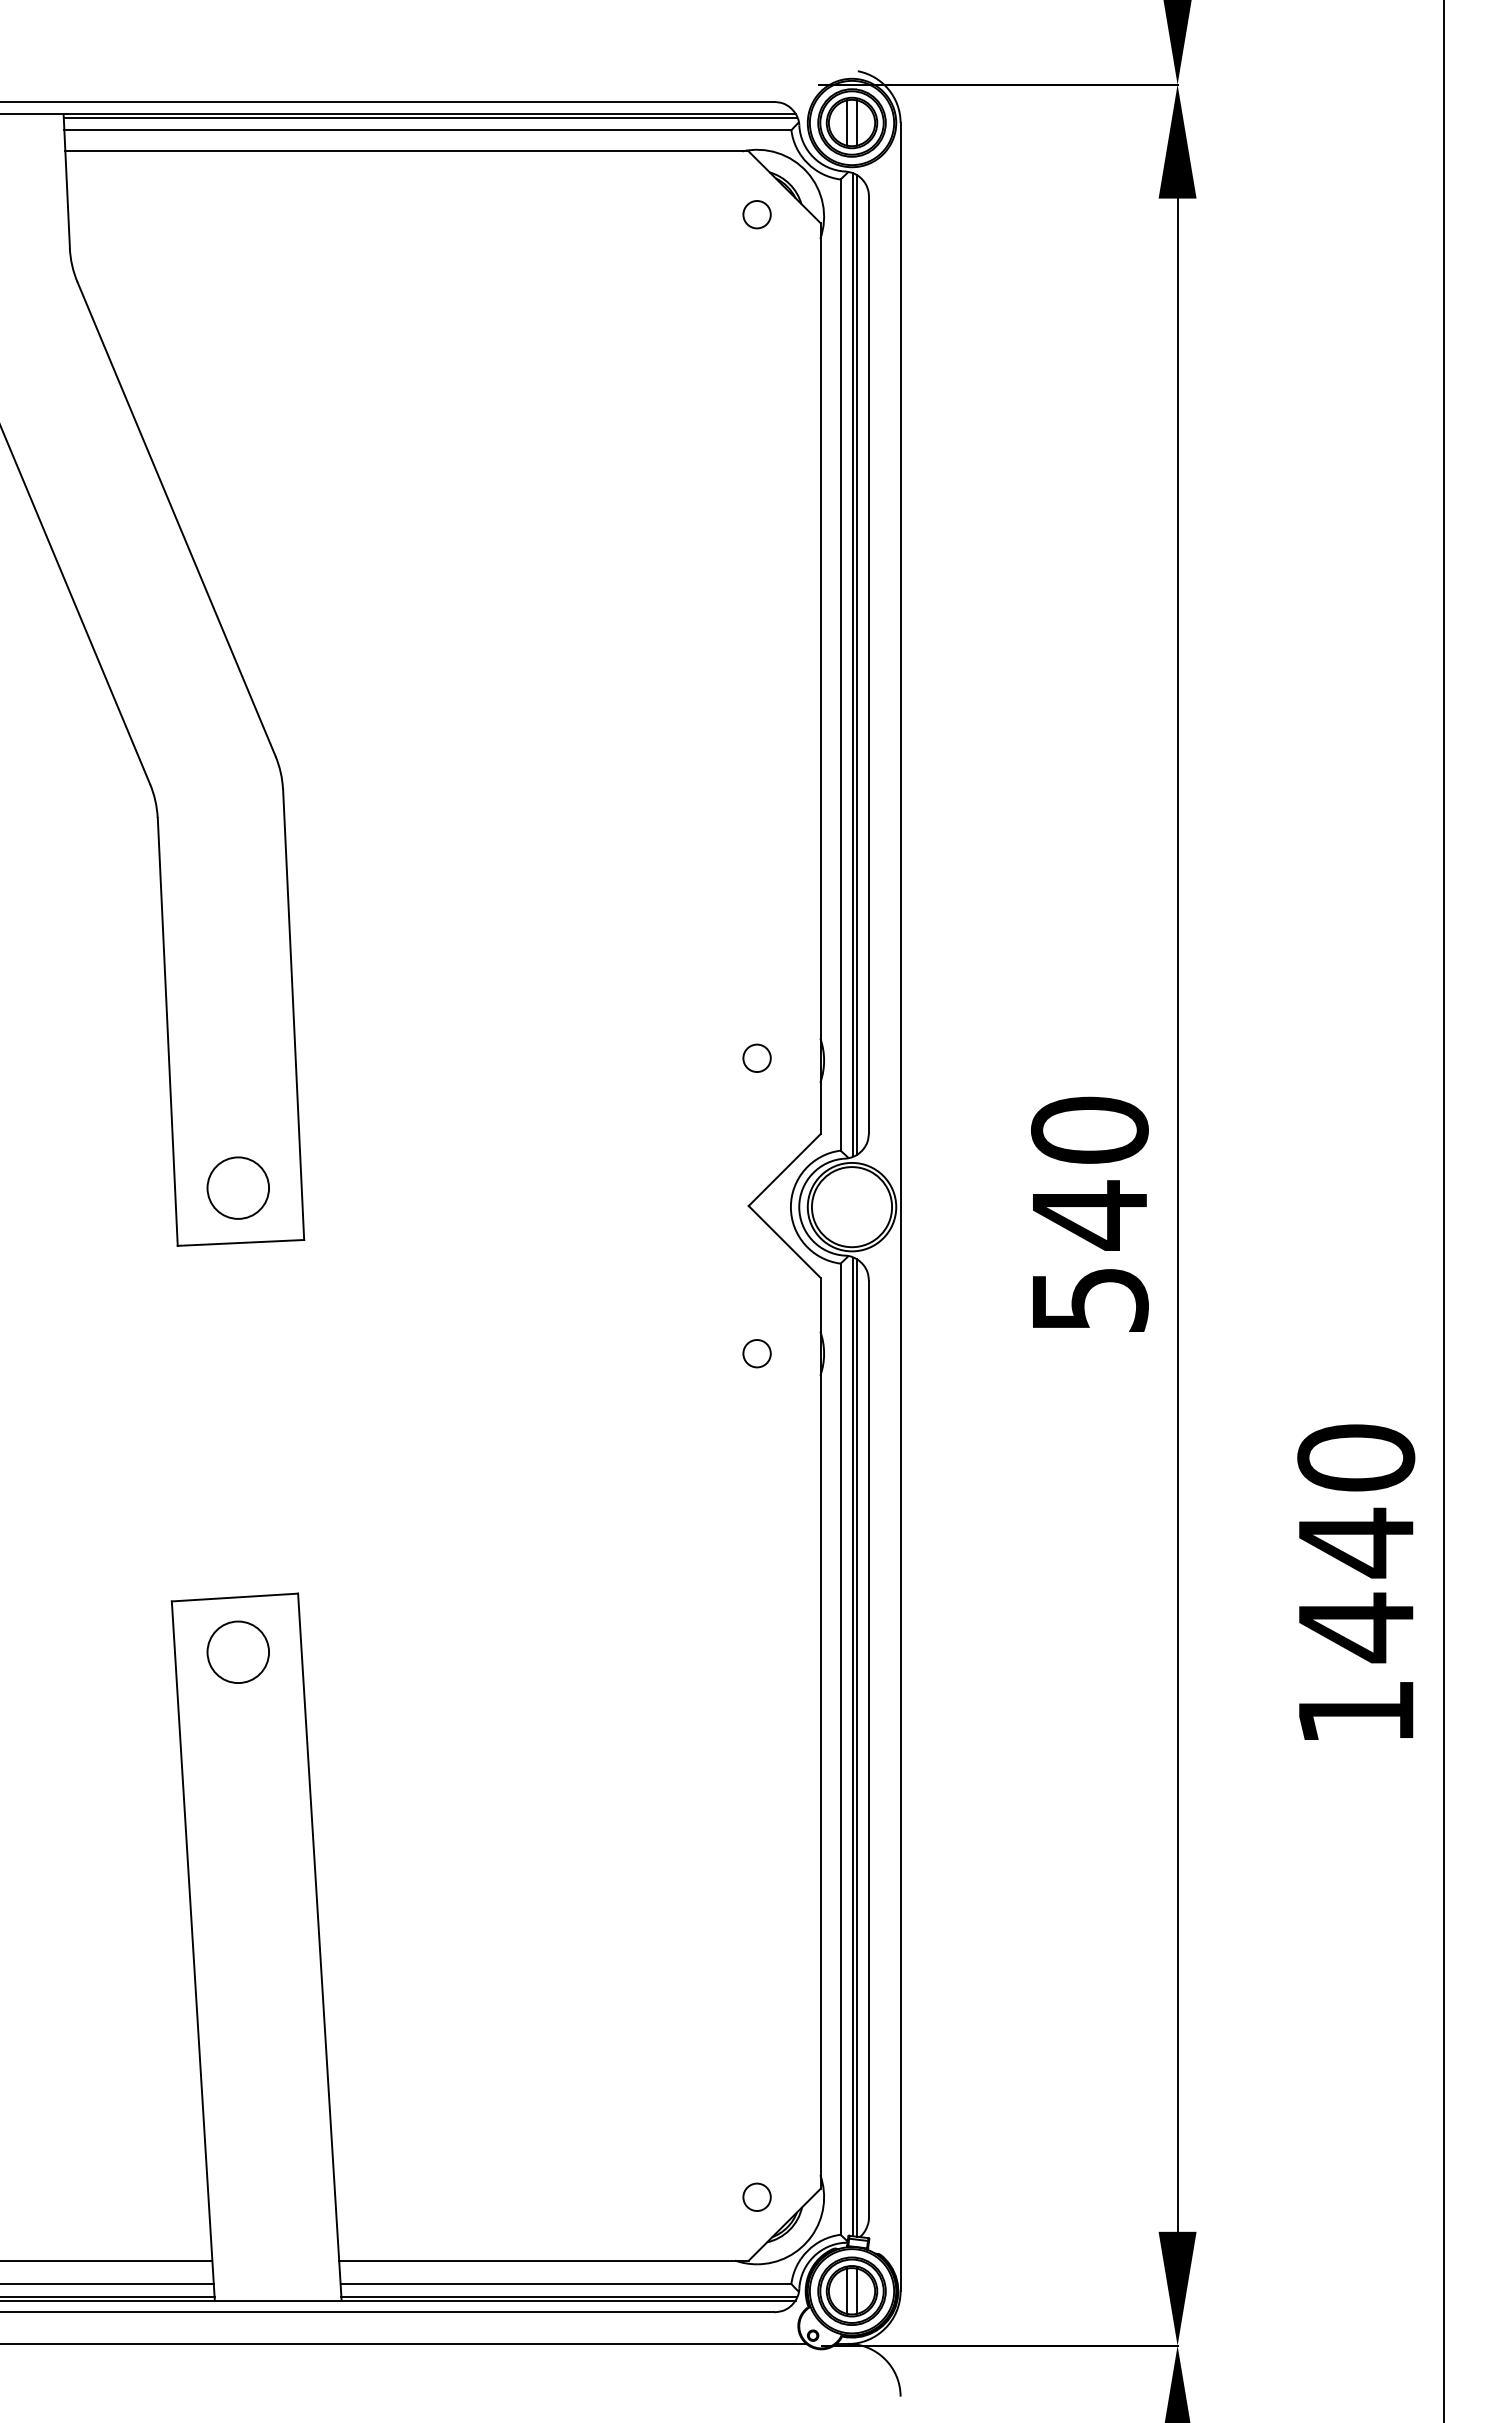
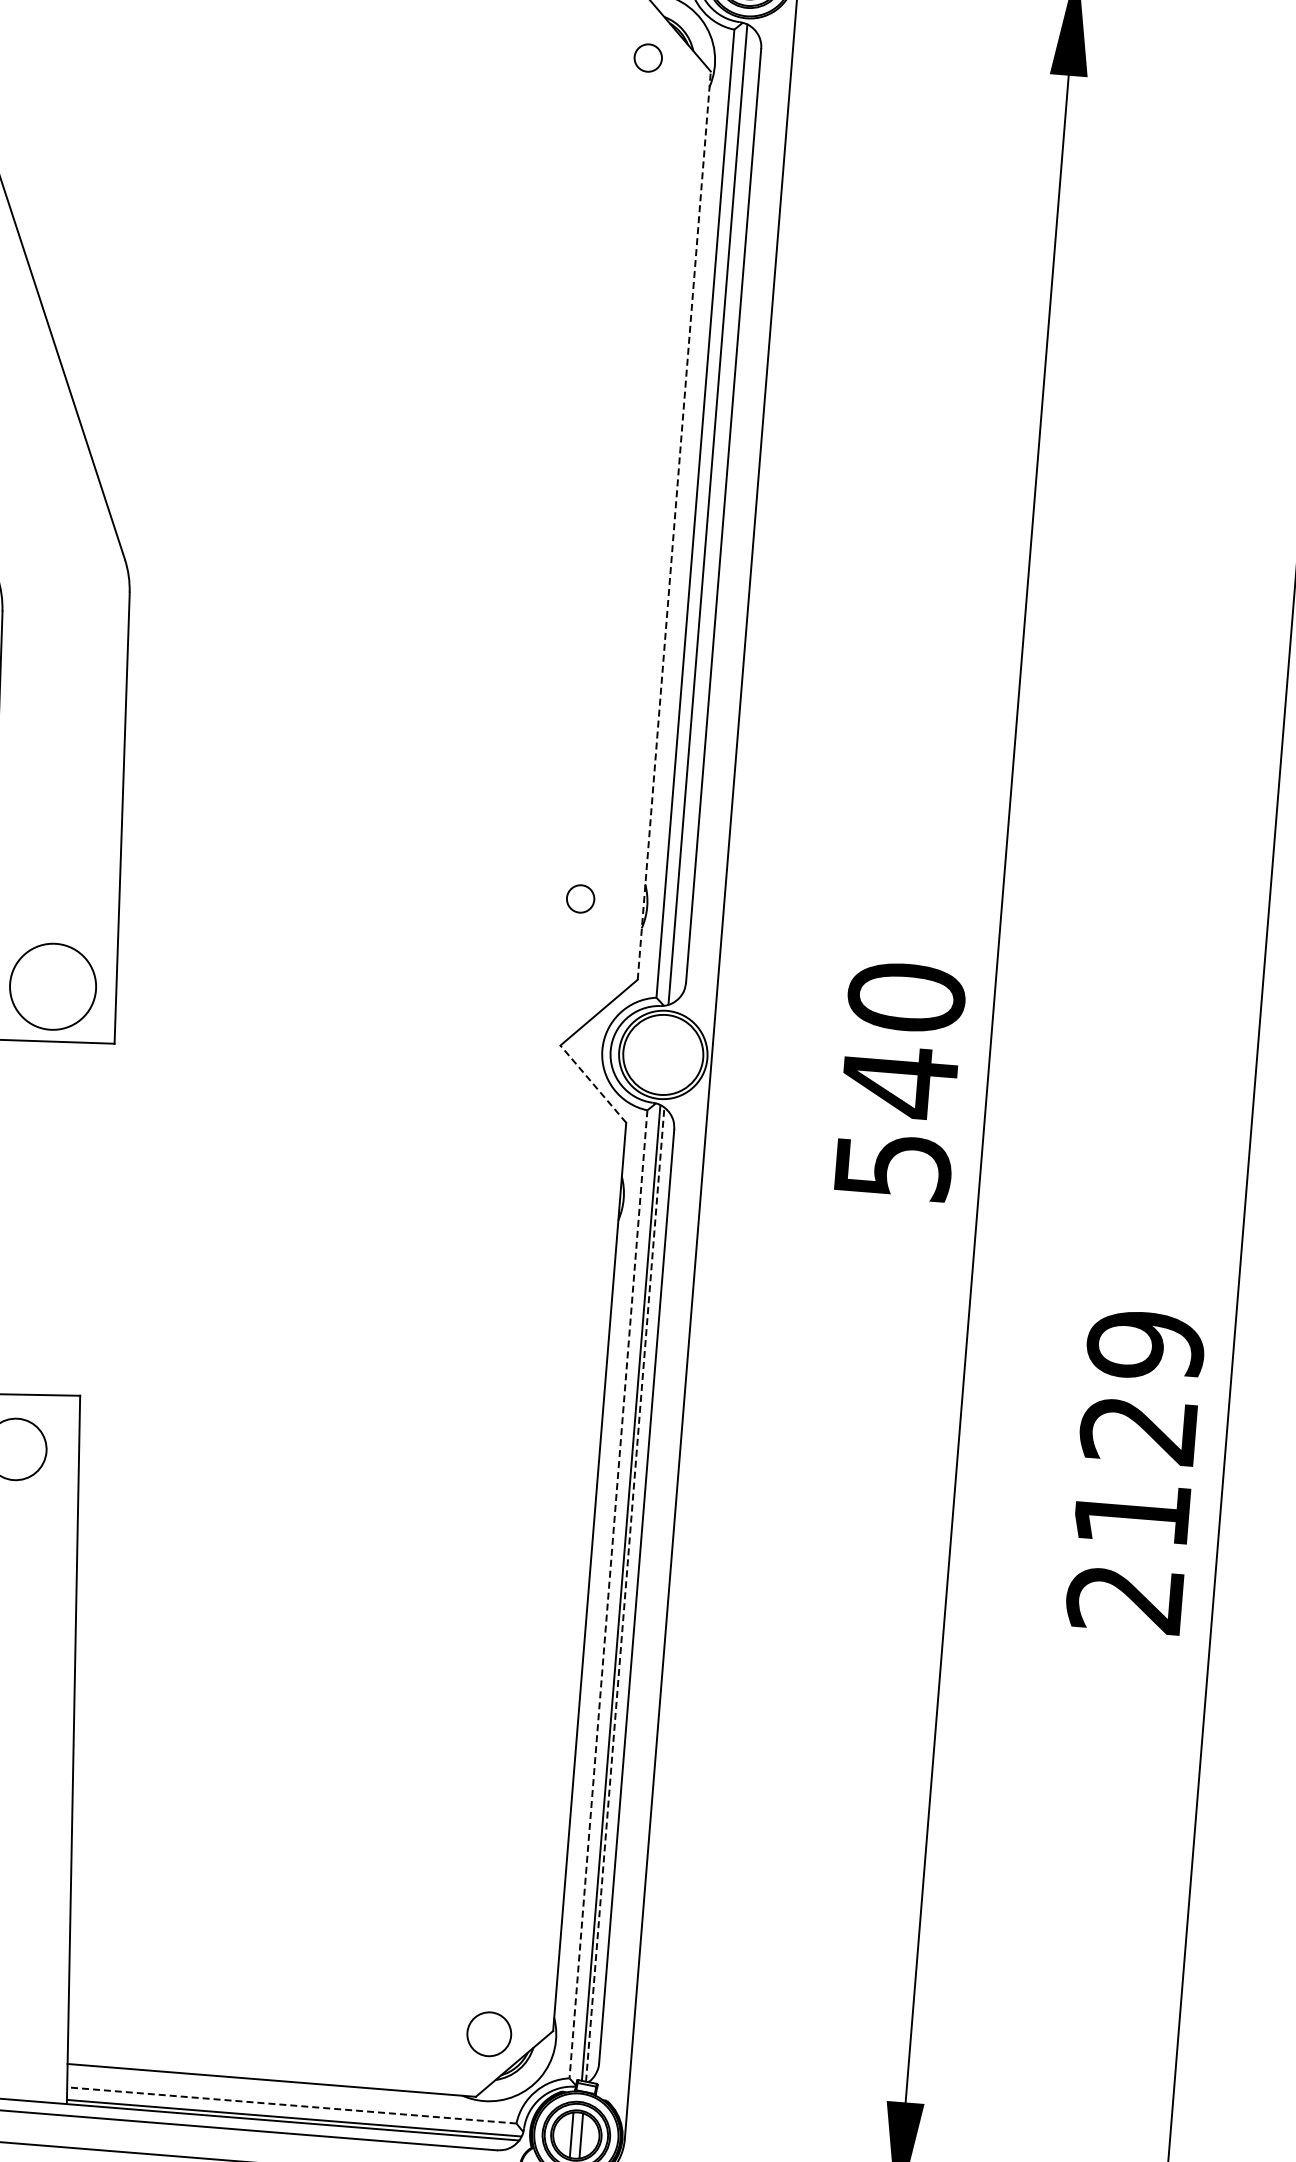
line: (857, 664) -> (712, 514), removed
line: (820, 678) -> (674, 525), solid -> dashed
circle: (238, 1187) -> (53, 986), size x1.4
line: (784, 1241) -> (593, 1083), solid -> dashed
circle: (756, 1353) -> (556, 1193), removed
text: (1356, 1584) -> (1135, 1471), 1440 -> 2129
line: (857, 1748) -> (625, 1594), solid -> dashed
line: (840, 1749) -> (608, 1594), solid -> dashed
circle: (756, 2197) -> (488, 2034), size x1.6
line: (565, 2284) -> (291, 2105), solid -> dashed

